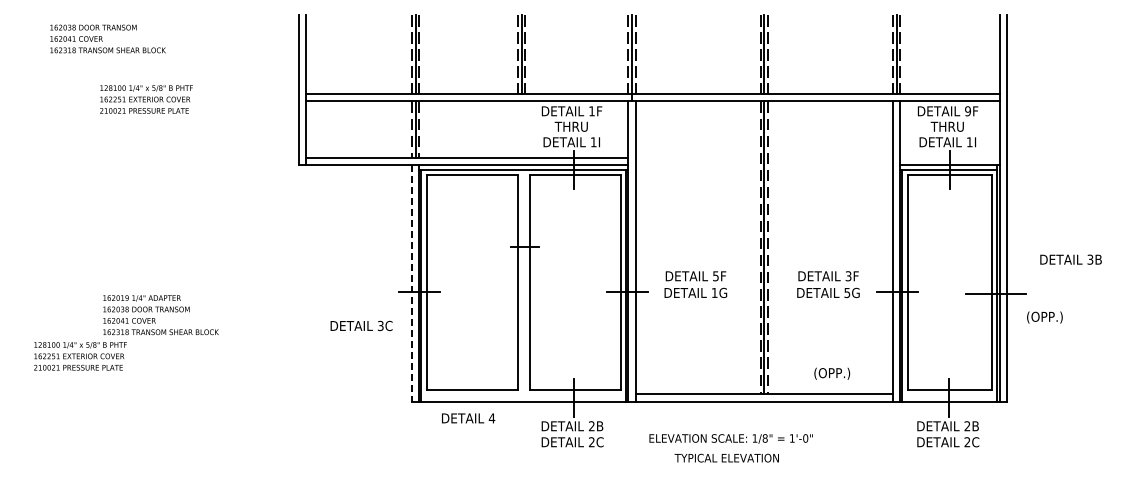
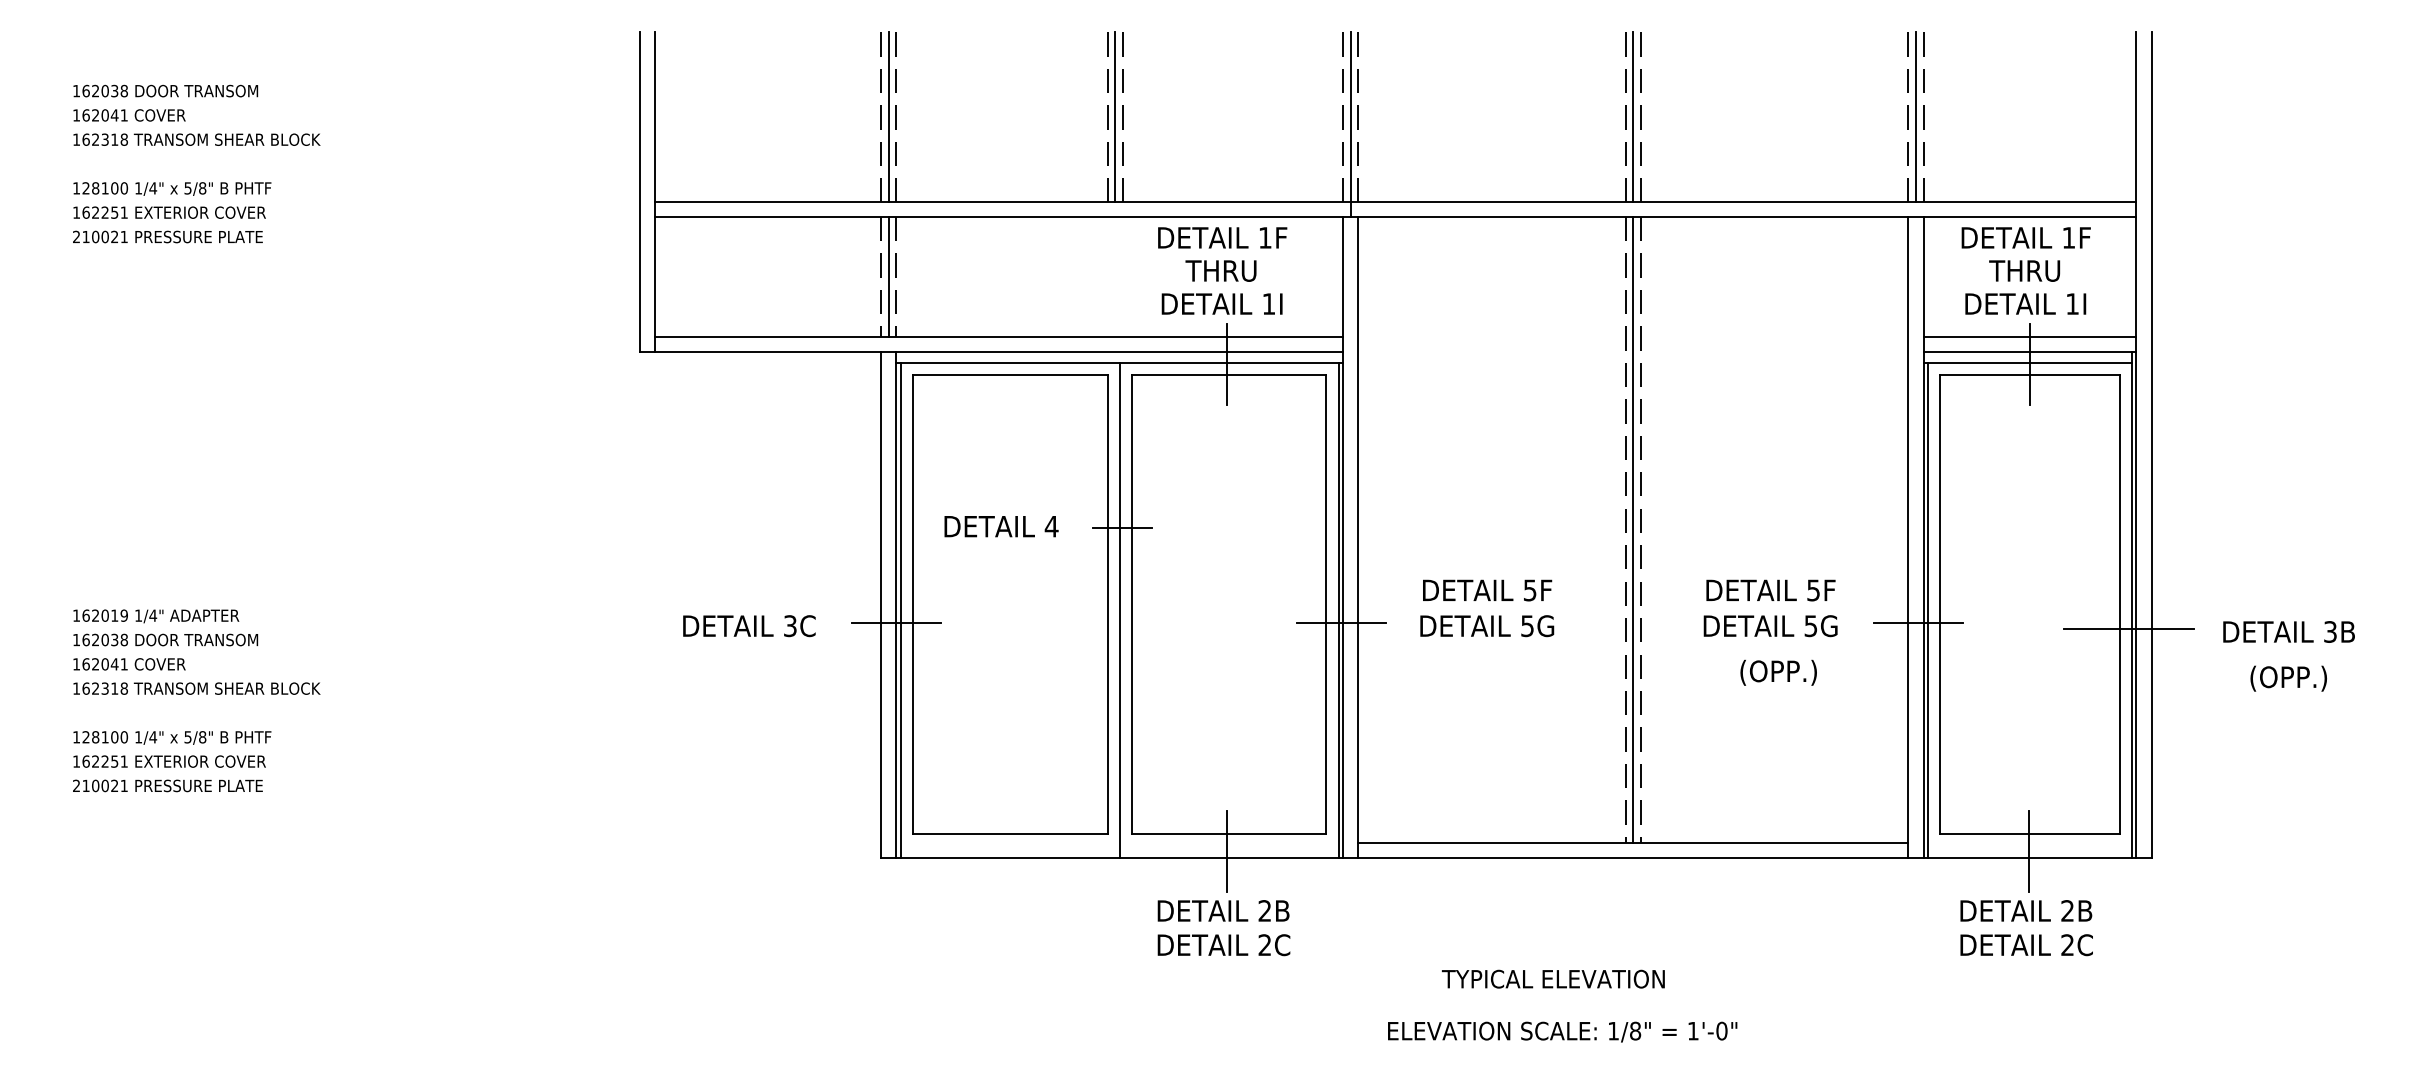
text: (107, 38) -> (195, 114), moved
text: (146, 99) -> (172, 212), moved
text: (968, 111) -> (2069, 238), 9F -> 1F
line: (949, 157) -> (2029, 336), added
text: (1070, 259) -> (2287, 631), moved
text: (848, 275) -> (1813, 588), 3F -> 5F
line: (412, 283) -> (881, 605), dashed -> solid
line: (523, 285) -> (1118, 610), added
text: (714, 293) -> (1527, 627), 1G -> 5G
text: (160, 315) -> (195, 652), moved
text: (1044, 317) -> (2287, 678), moved
text: (361, 325) -> (749, 625), moved
text: (832, 373) -> (1779, 672), moved
text: (468, 418) -> (1001, 526), moved
text: (730, 438) -> (1561, 1031), moved

